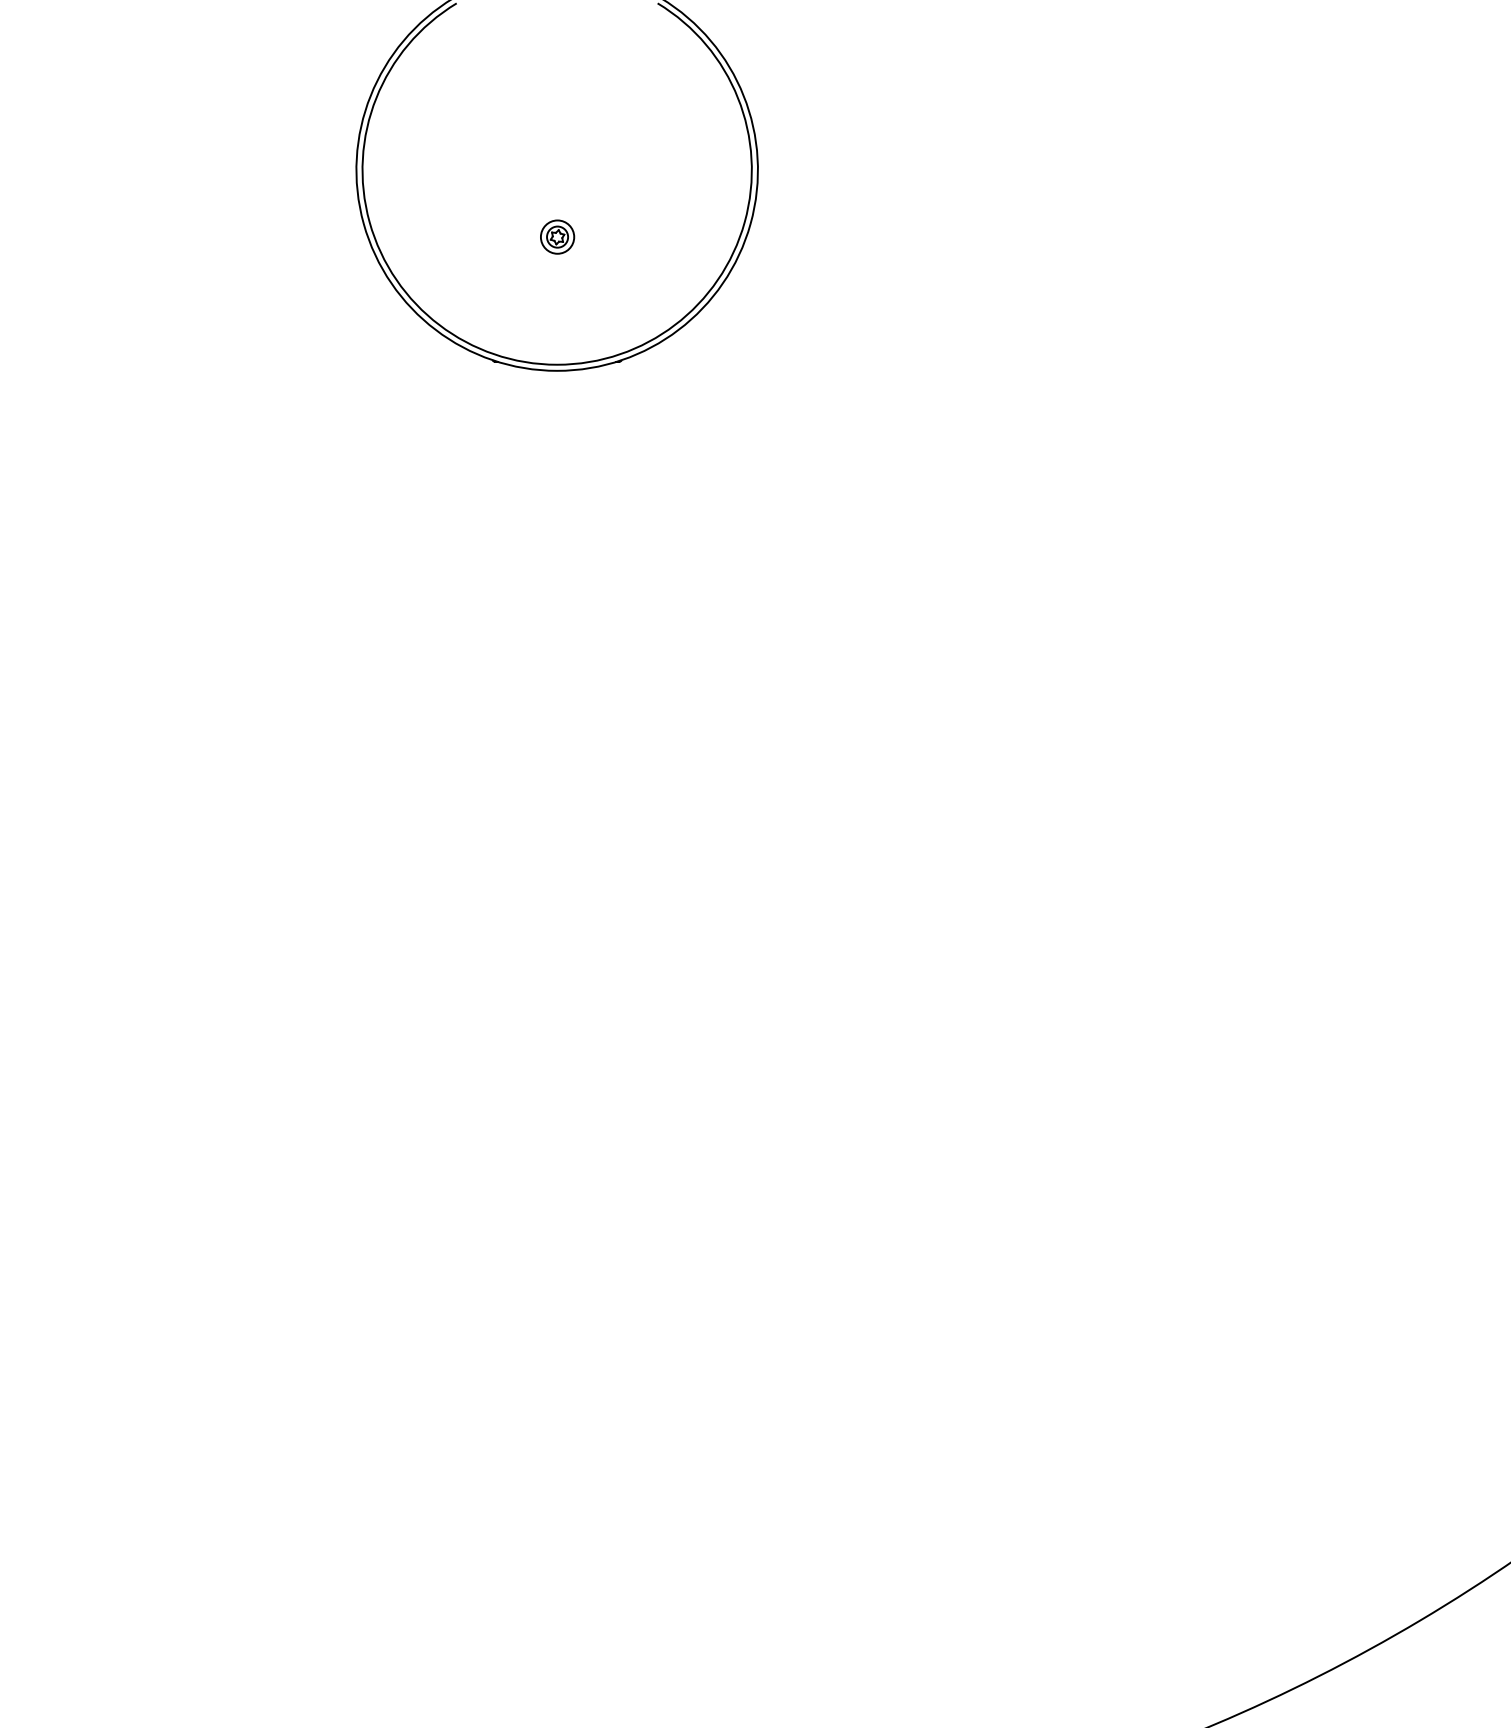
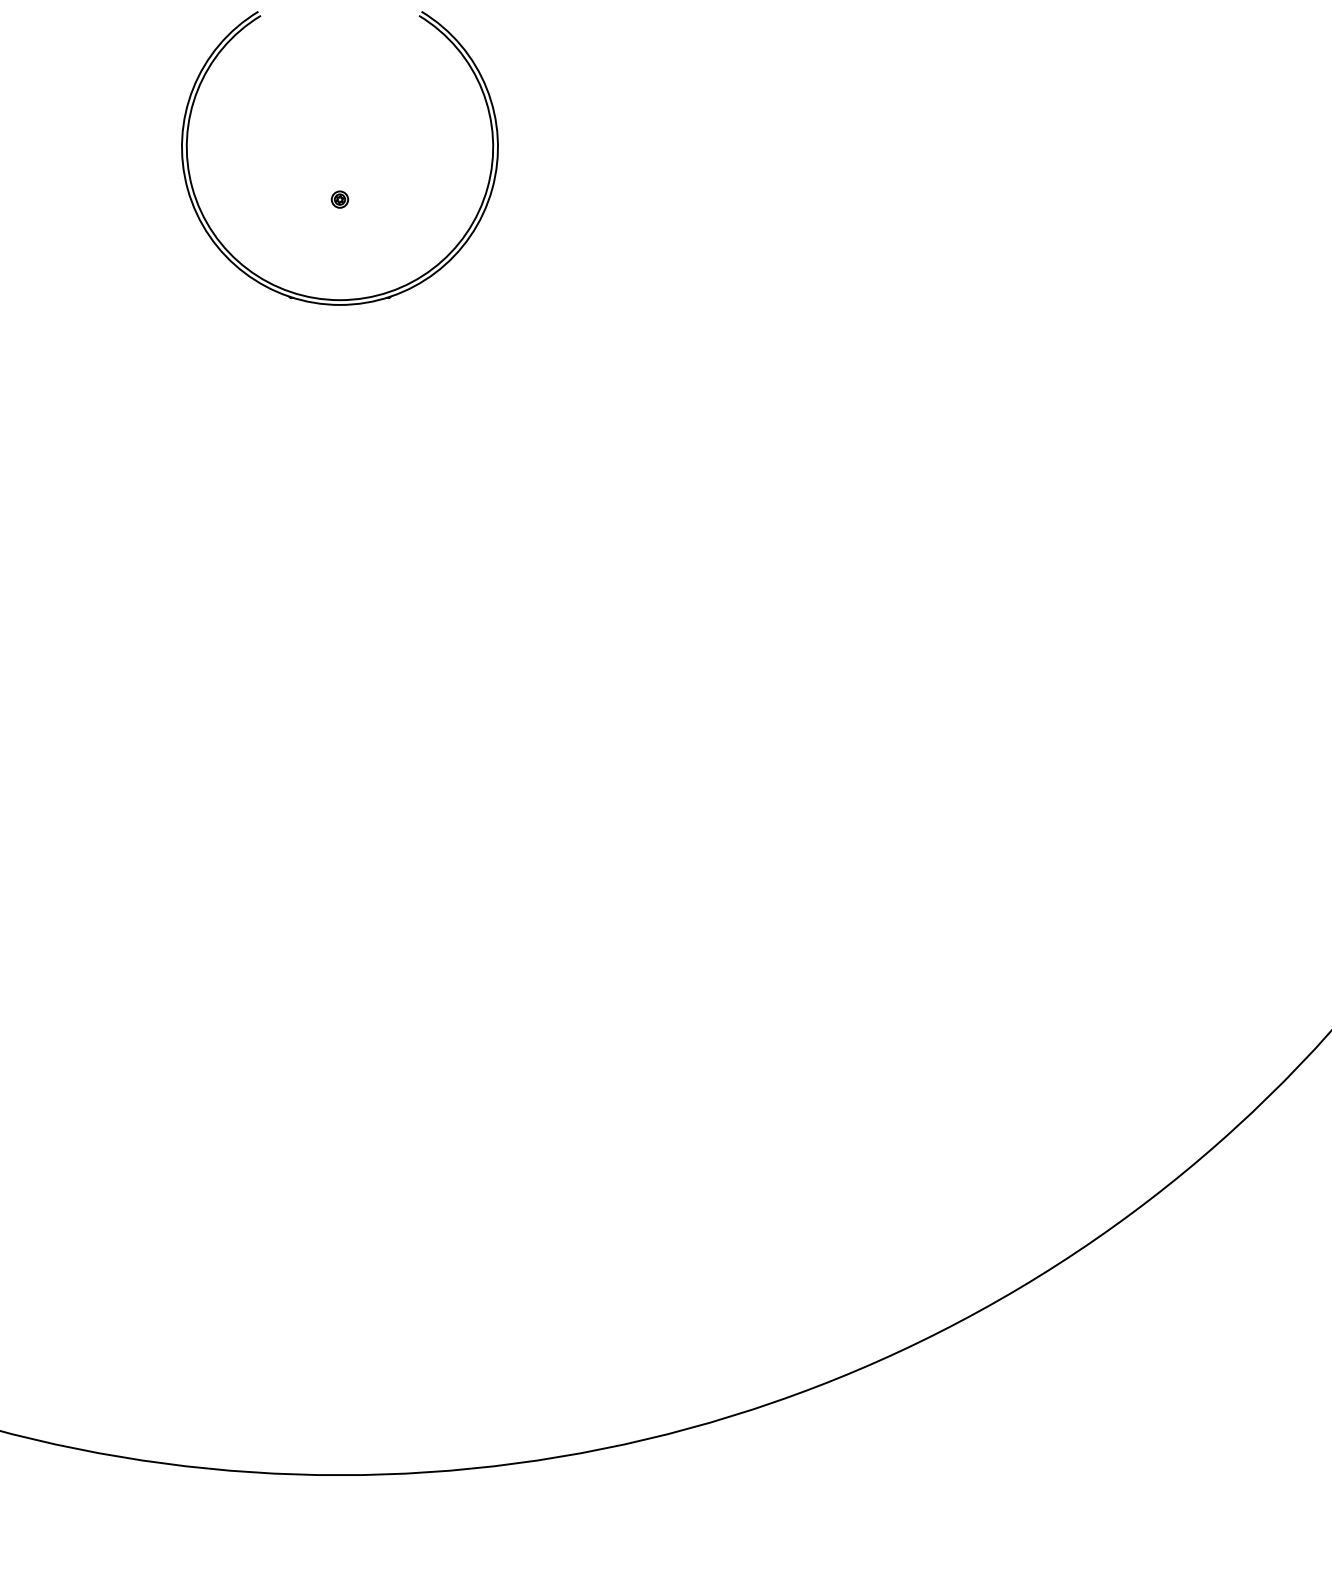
part: (556, 236) -> (339, 199), size x0.62

